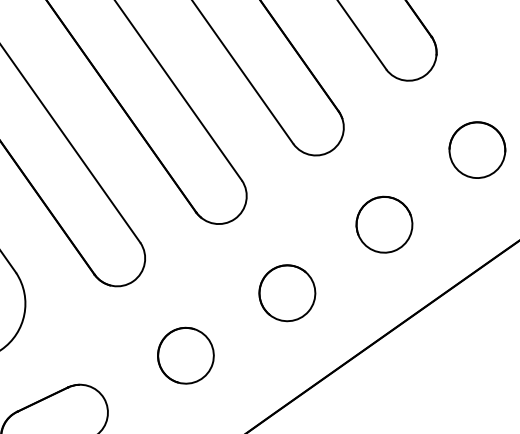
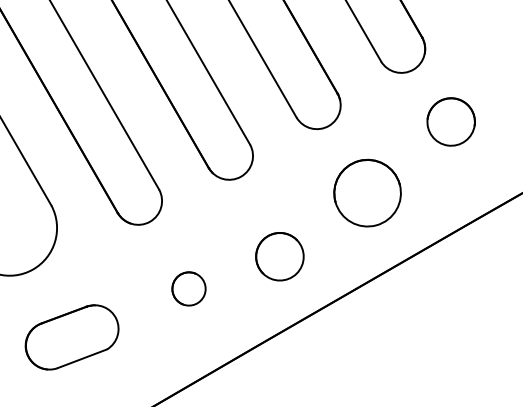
part: (476, 149) -> (450, 121), moved
part: (384, 224) -> (367, 192), size x1.4
part: (286, 293) -> (279, 256), moved
part: (185, 355) -> (188, 288), size x0.7

